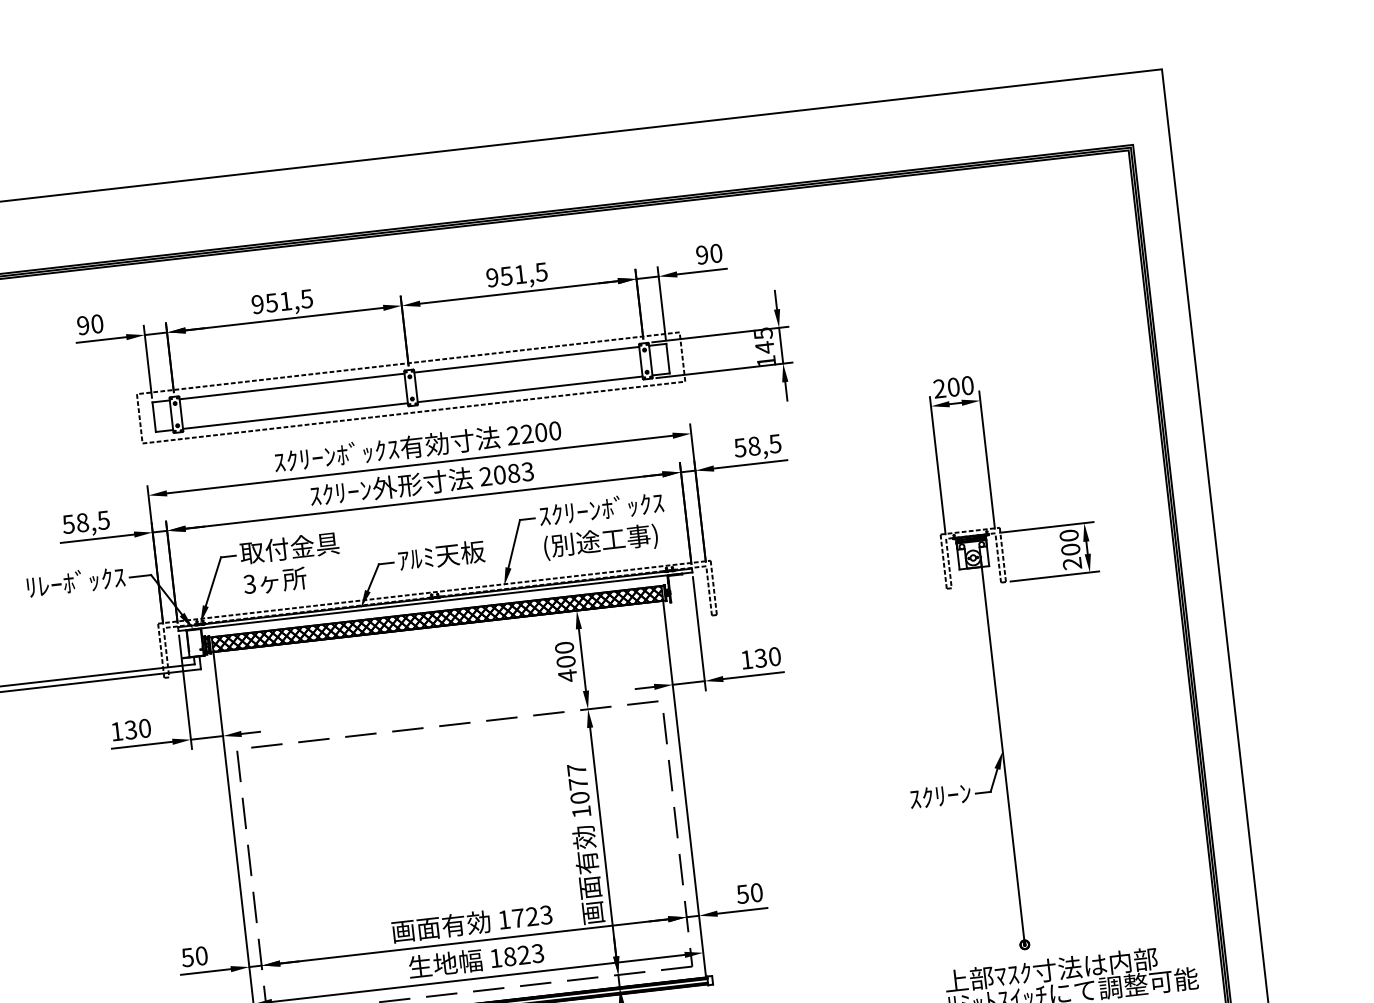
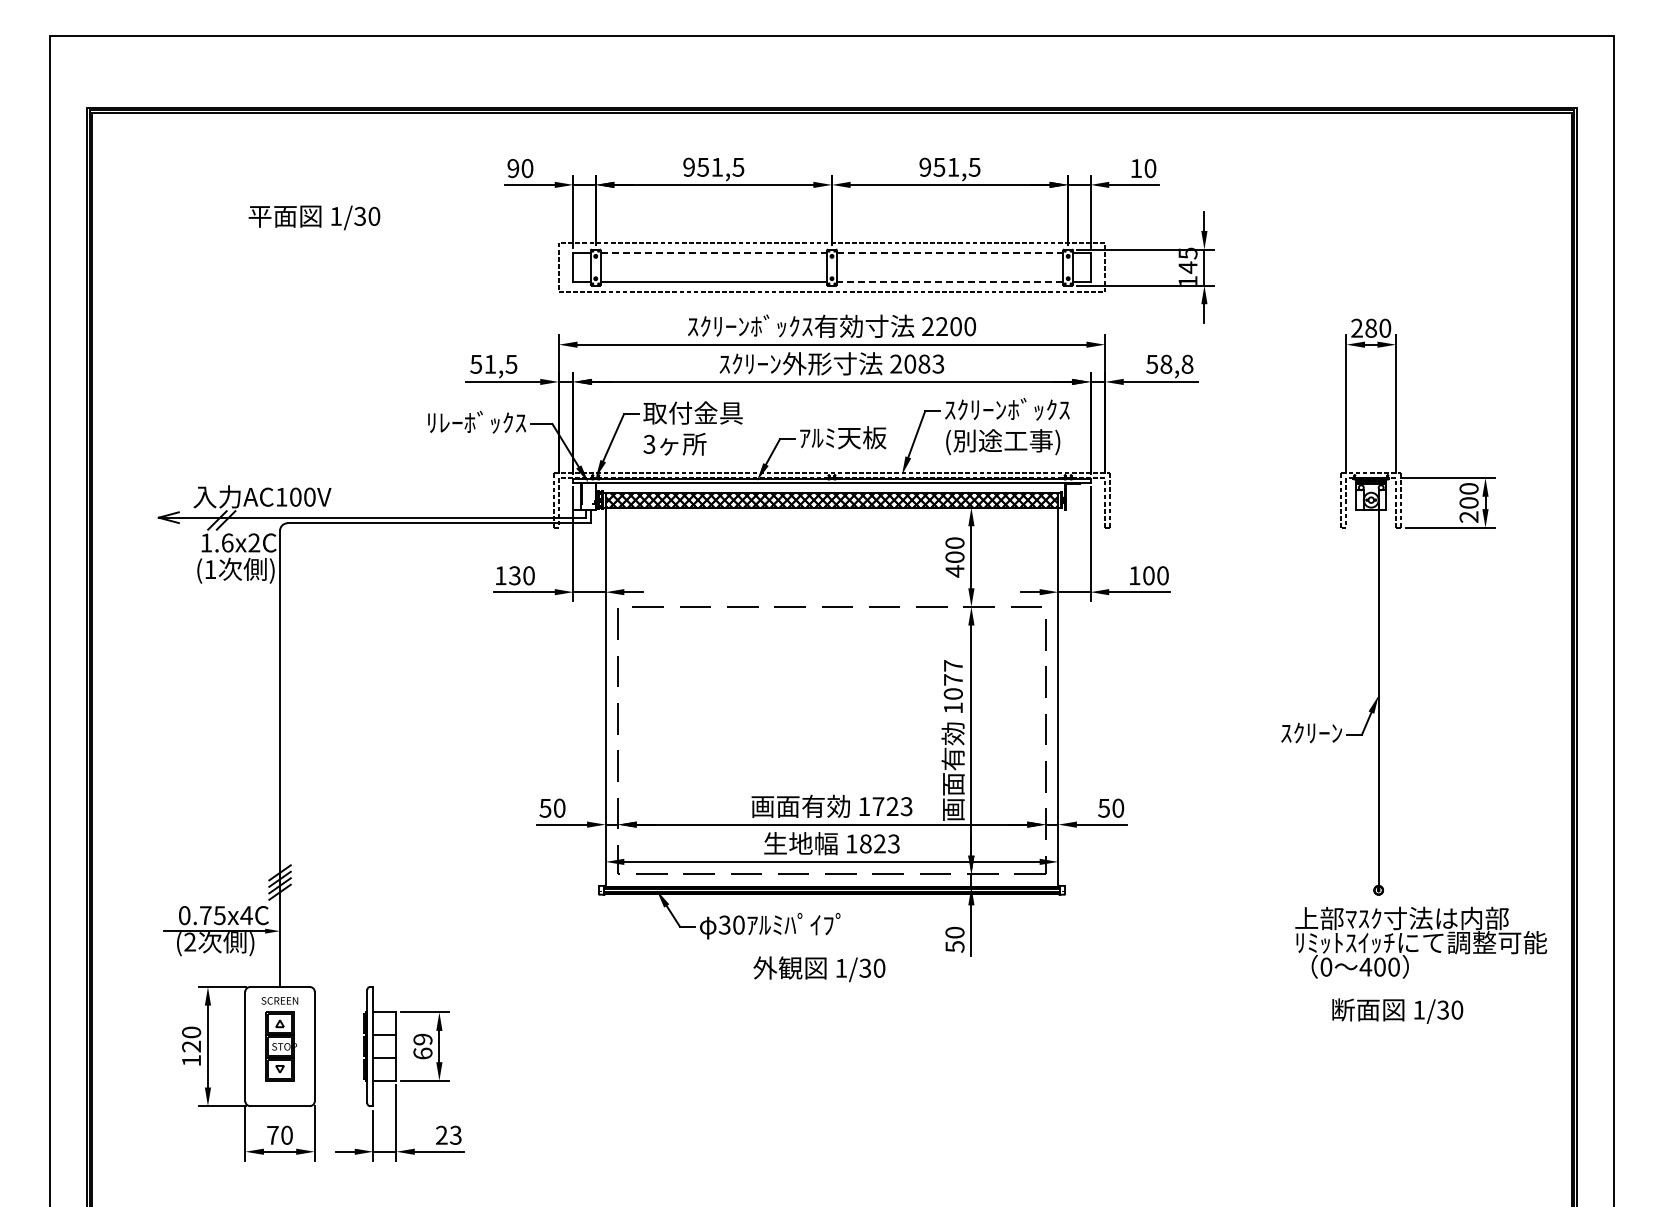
text: (702, 255) -> (1136, 168), 90 -> 10
line: (527, 359) -> (950, 252), solid -> dashed
line: (292, 386) -> (714, 252), solid -> dashed
text: (954, 387) -> (1371, 328), 200 -> 280
line: (529, 389) -> (949, 282), solid -> dashed
text: (775, 442) -> (1187, 363), 58,5 -> 58,8
text: (82, 521) -> (490, 363), 58,5 -> 51,5
text: (760, 658) -> (1148, 575), 130 -> 100

